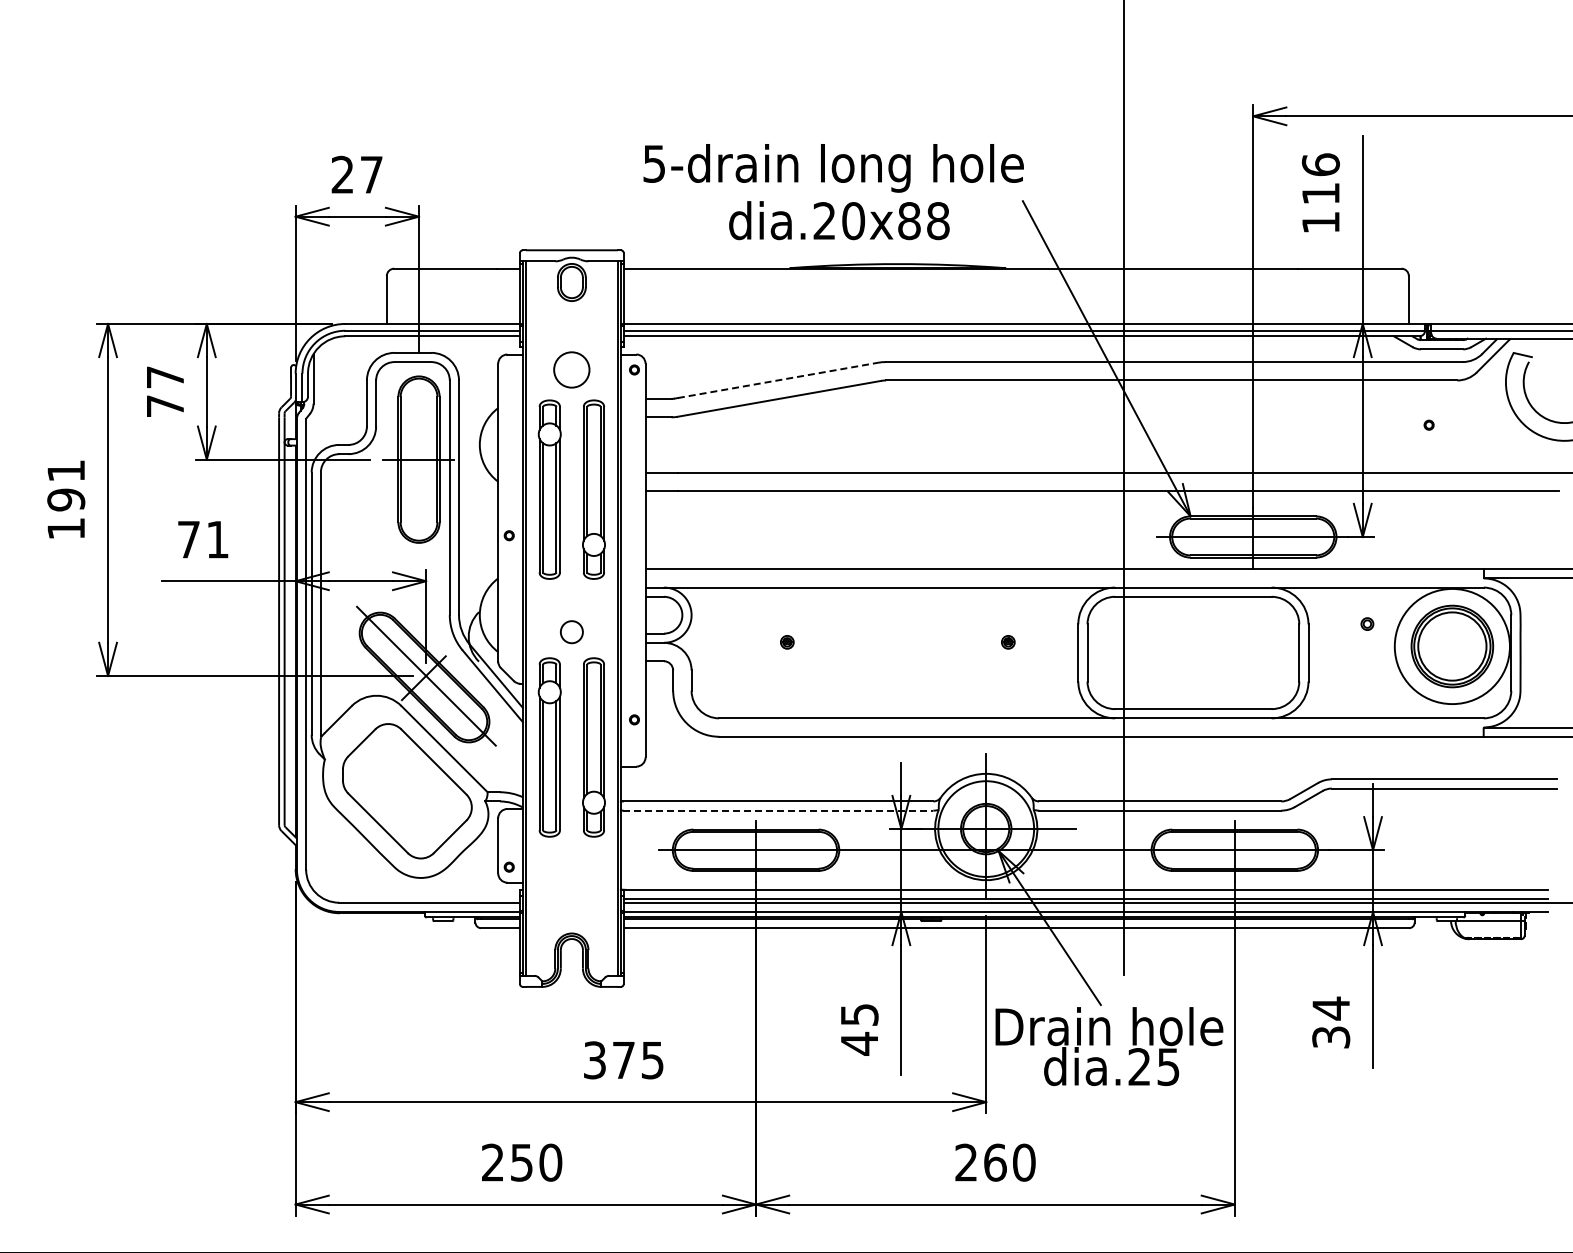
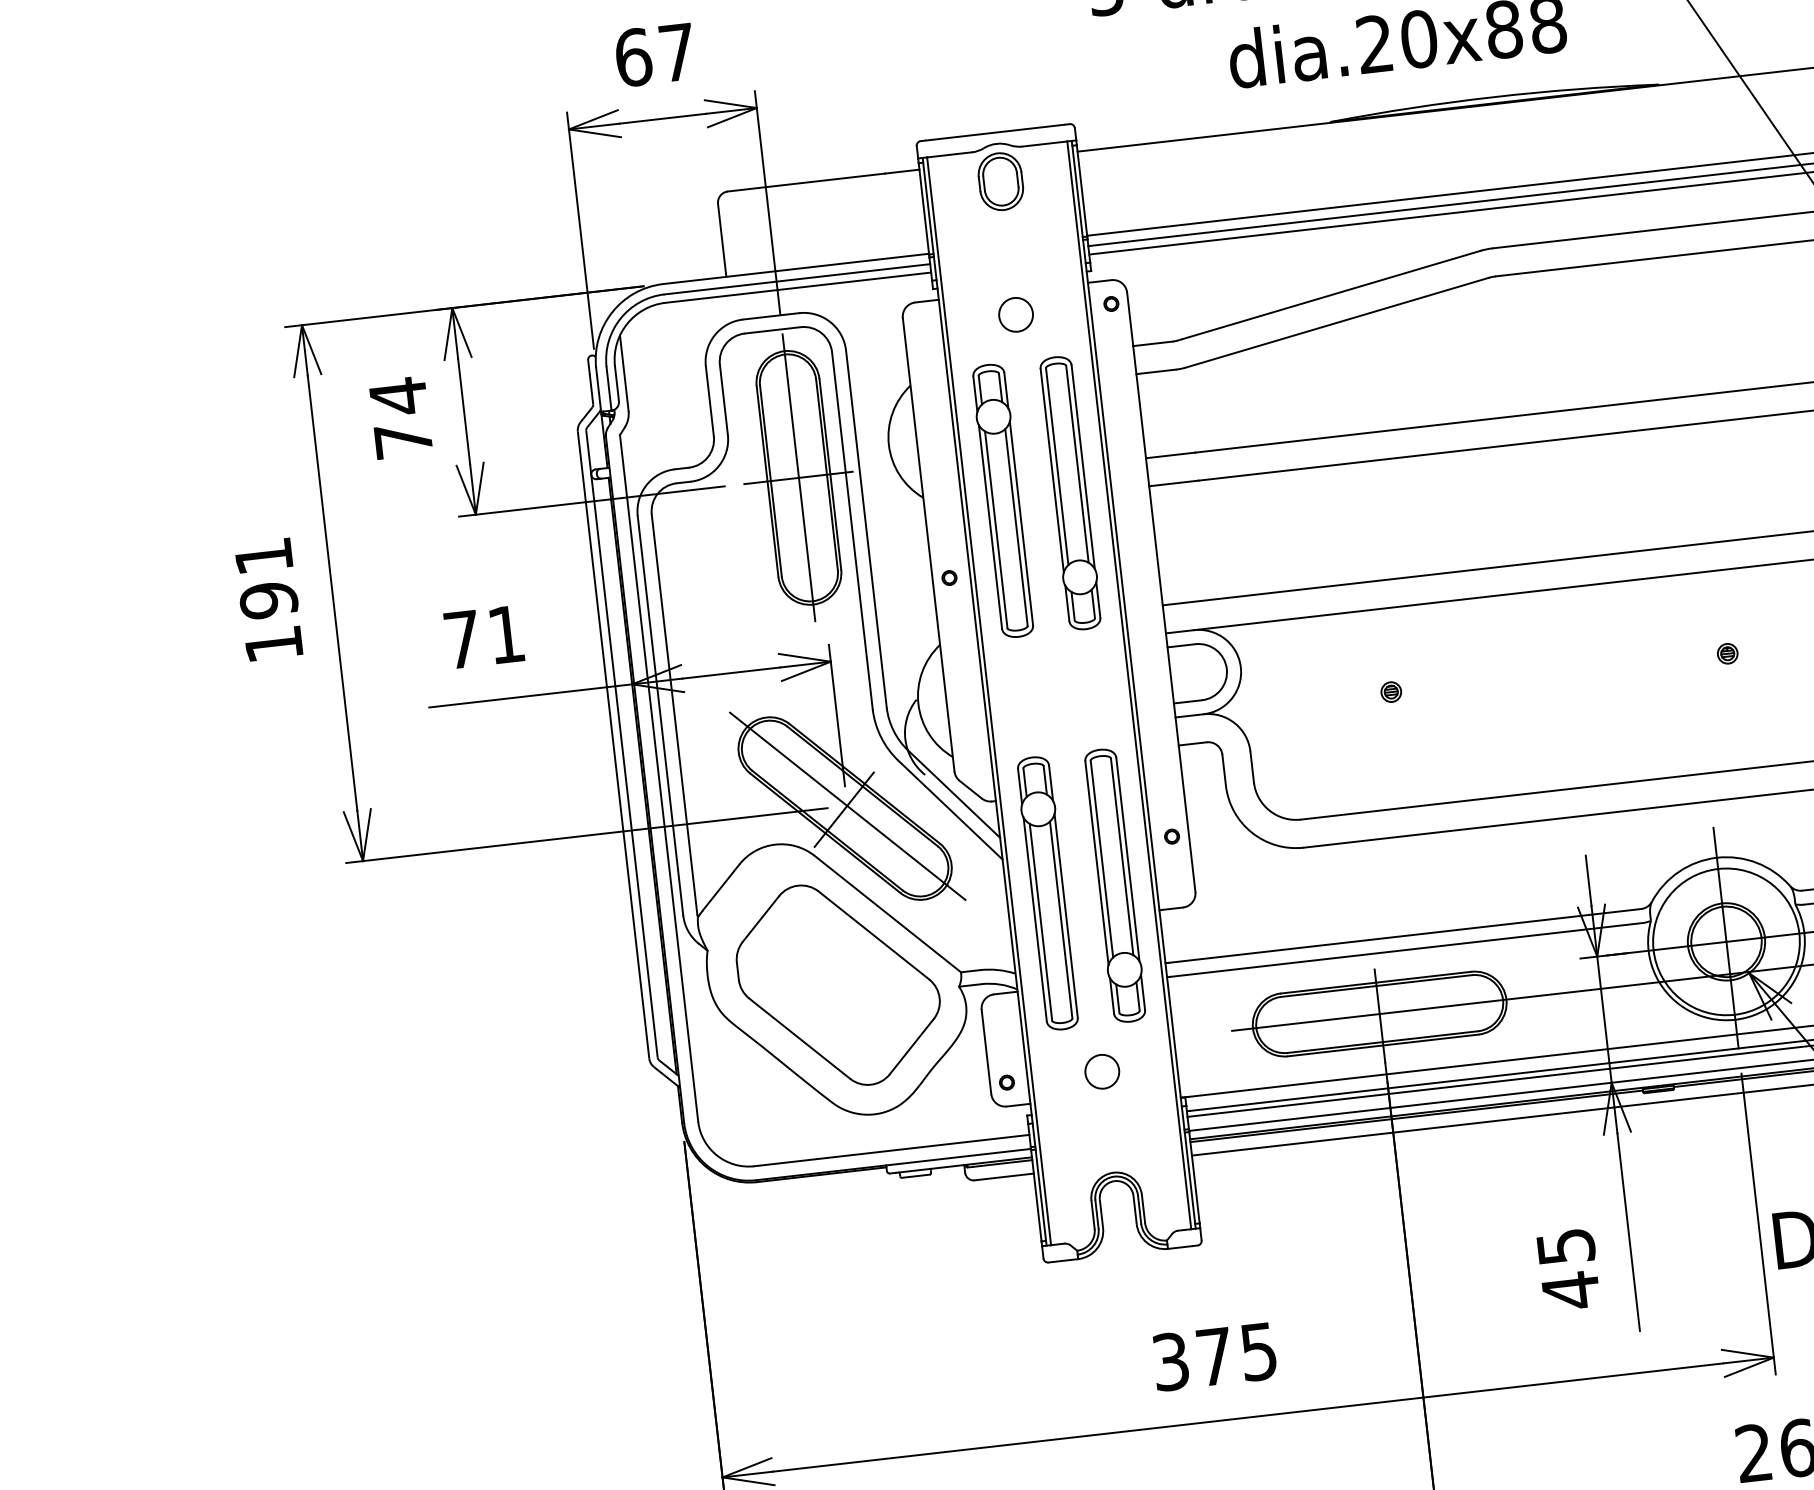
text: (342, 174) -> (632, 57), 27 -> 67
circle: (571, 369) -> (1015, 314), size x0.62
text: (165, 377) -> (398, 396), 77 -> 74
line: (777, 380) -> (1330, 295), dashed -> solid
line: (419, 459) -> (799, 477), added
circle: (571, 632) -> (1101, 1072), moved
line: (778, 810) -> (1407, 949), dashed -> solid

